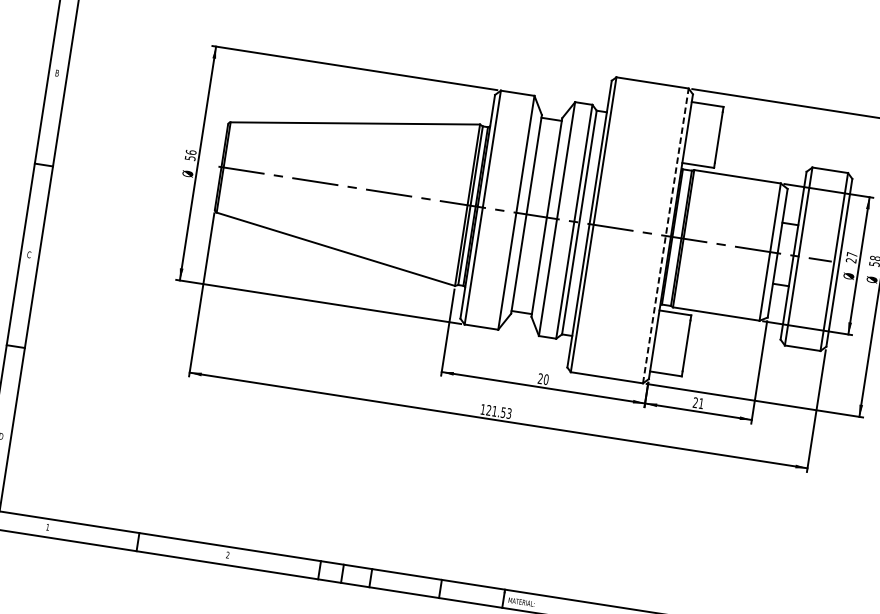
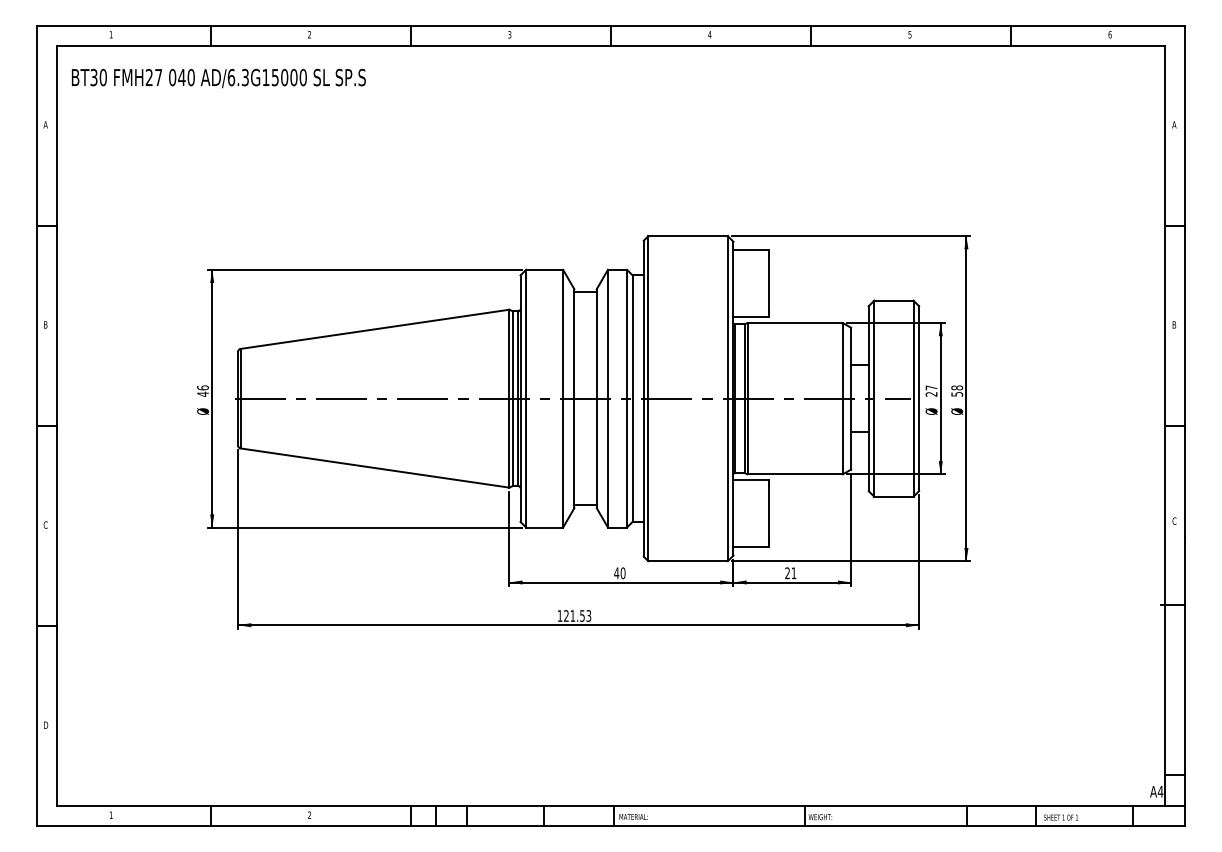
text: (189, 157) -> (202, 393), 56 -> 46
line: (665, 235) -> (727, 398), dashed -> solid
text: (540, 378) -> (616, 573), 20 -> 40

